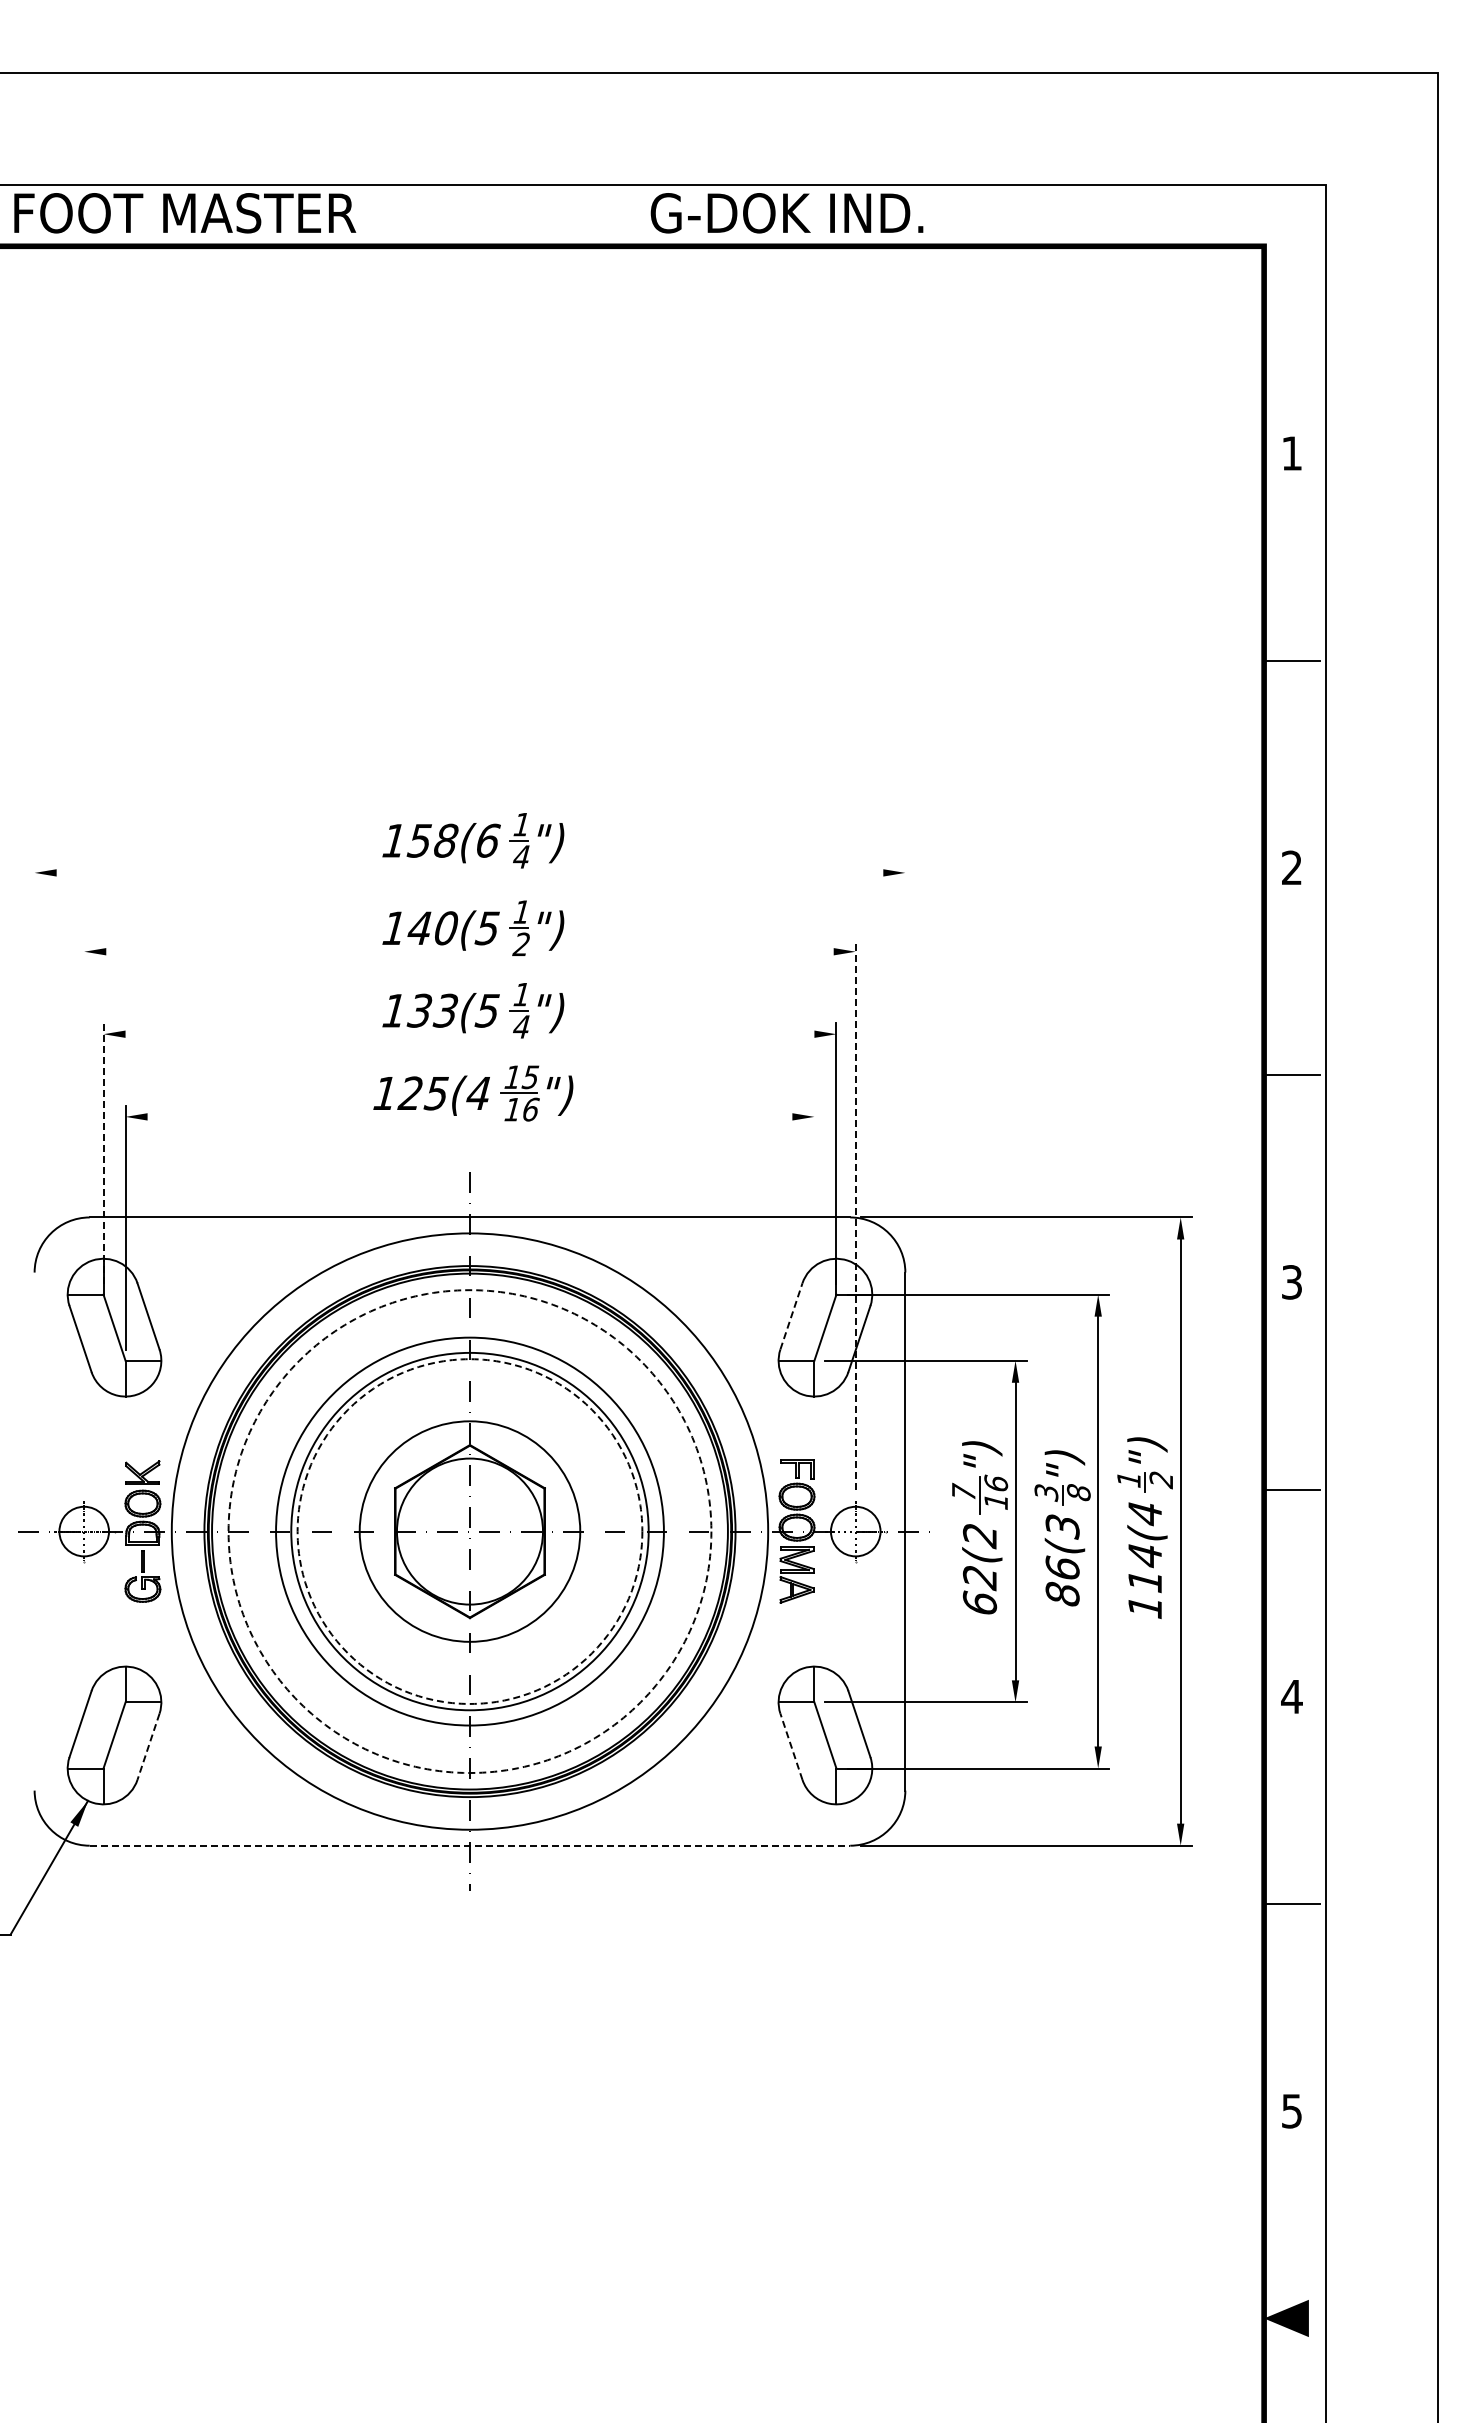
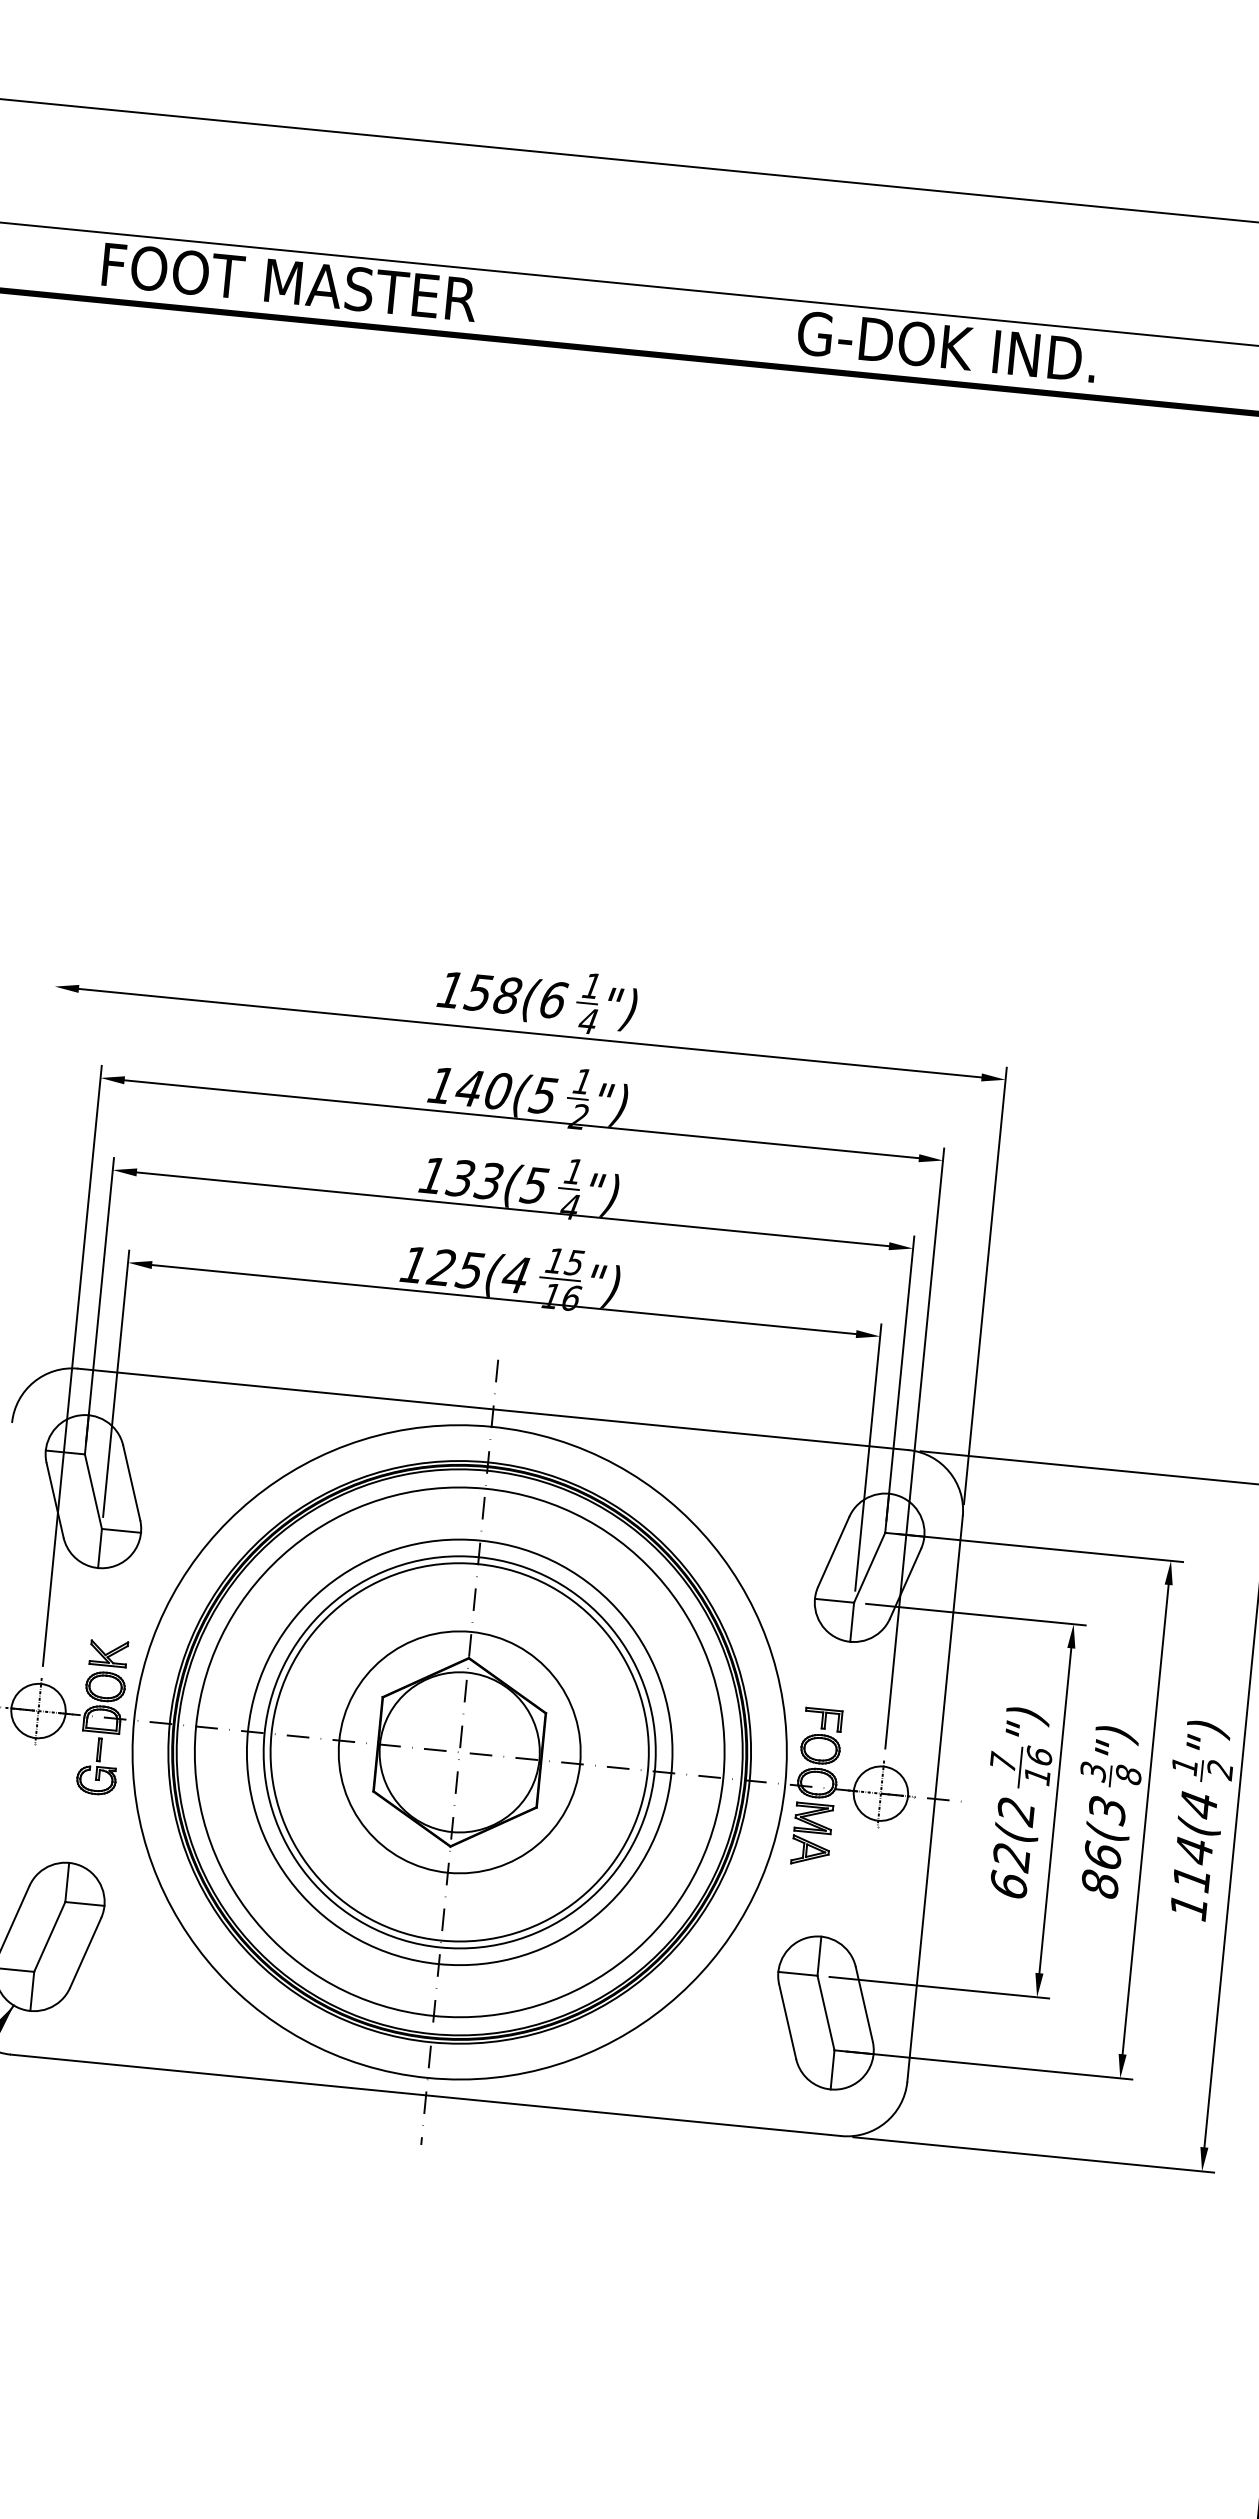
line: (469, 872) -> (529, 1032), added
line: (469, 951) -> (521, 1118), added
line: (469, 1034) -> (512, 1209), added
line: (905, 1061) -> (985, 1285), added
line: (469, 1116) -> (503, 1299), added
line: (103, 1152) -> (100, 1299), dashed -> solid
line: (84, 1215) -> (72, 1365), added
line: (855, 1215) -> (914, 1448), dashed -> solid
line: (814, 1227) -> (868, 1457), added
line: (791, 1316) -> (833, 1551), dashed -> solid
circle: (469, 1531) -> (459, 1752), dashed -> solid
circle: (469, 1531) -> (459, 1752), dashed -> solid
line: (148, 1746) -> (85, 1952), dashed -> solid
line: (791, 1746) -> (787, 2021), dashed -> solid
line: (470, 1845) -> (426, 2095), dashed -> solid

